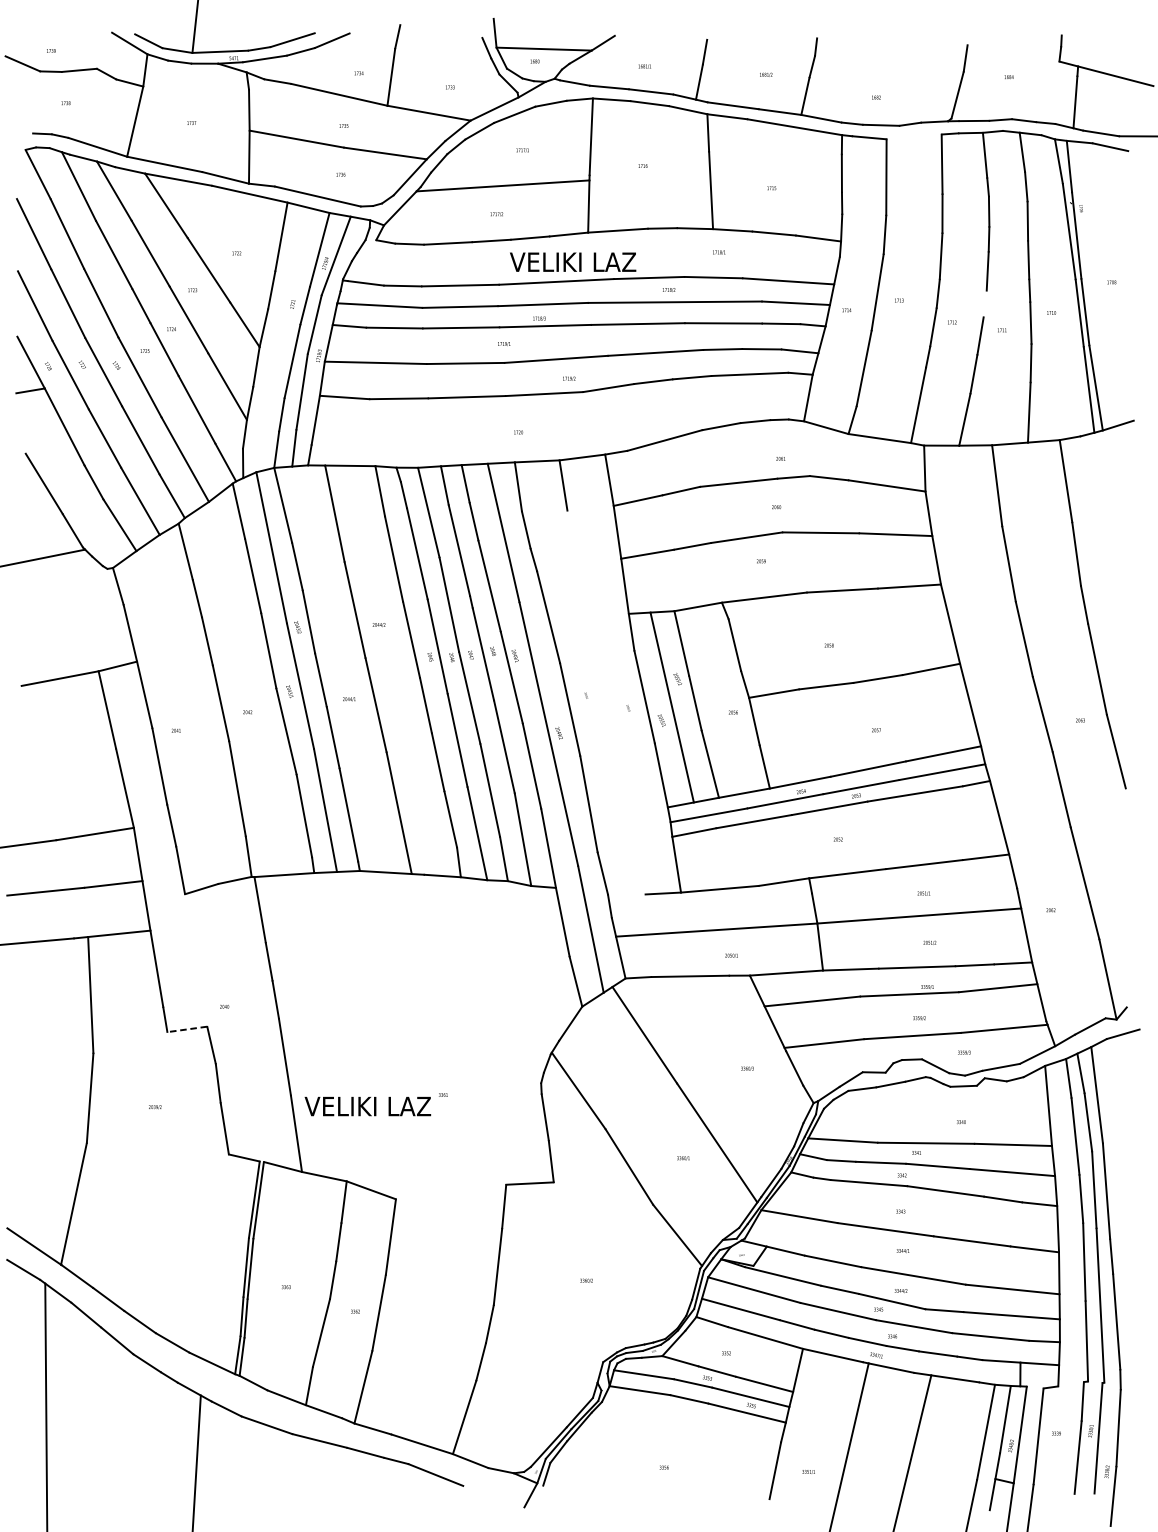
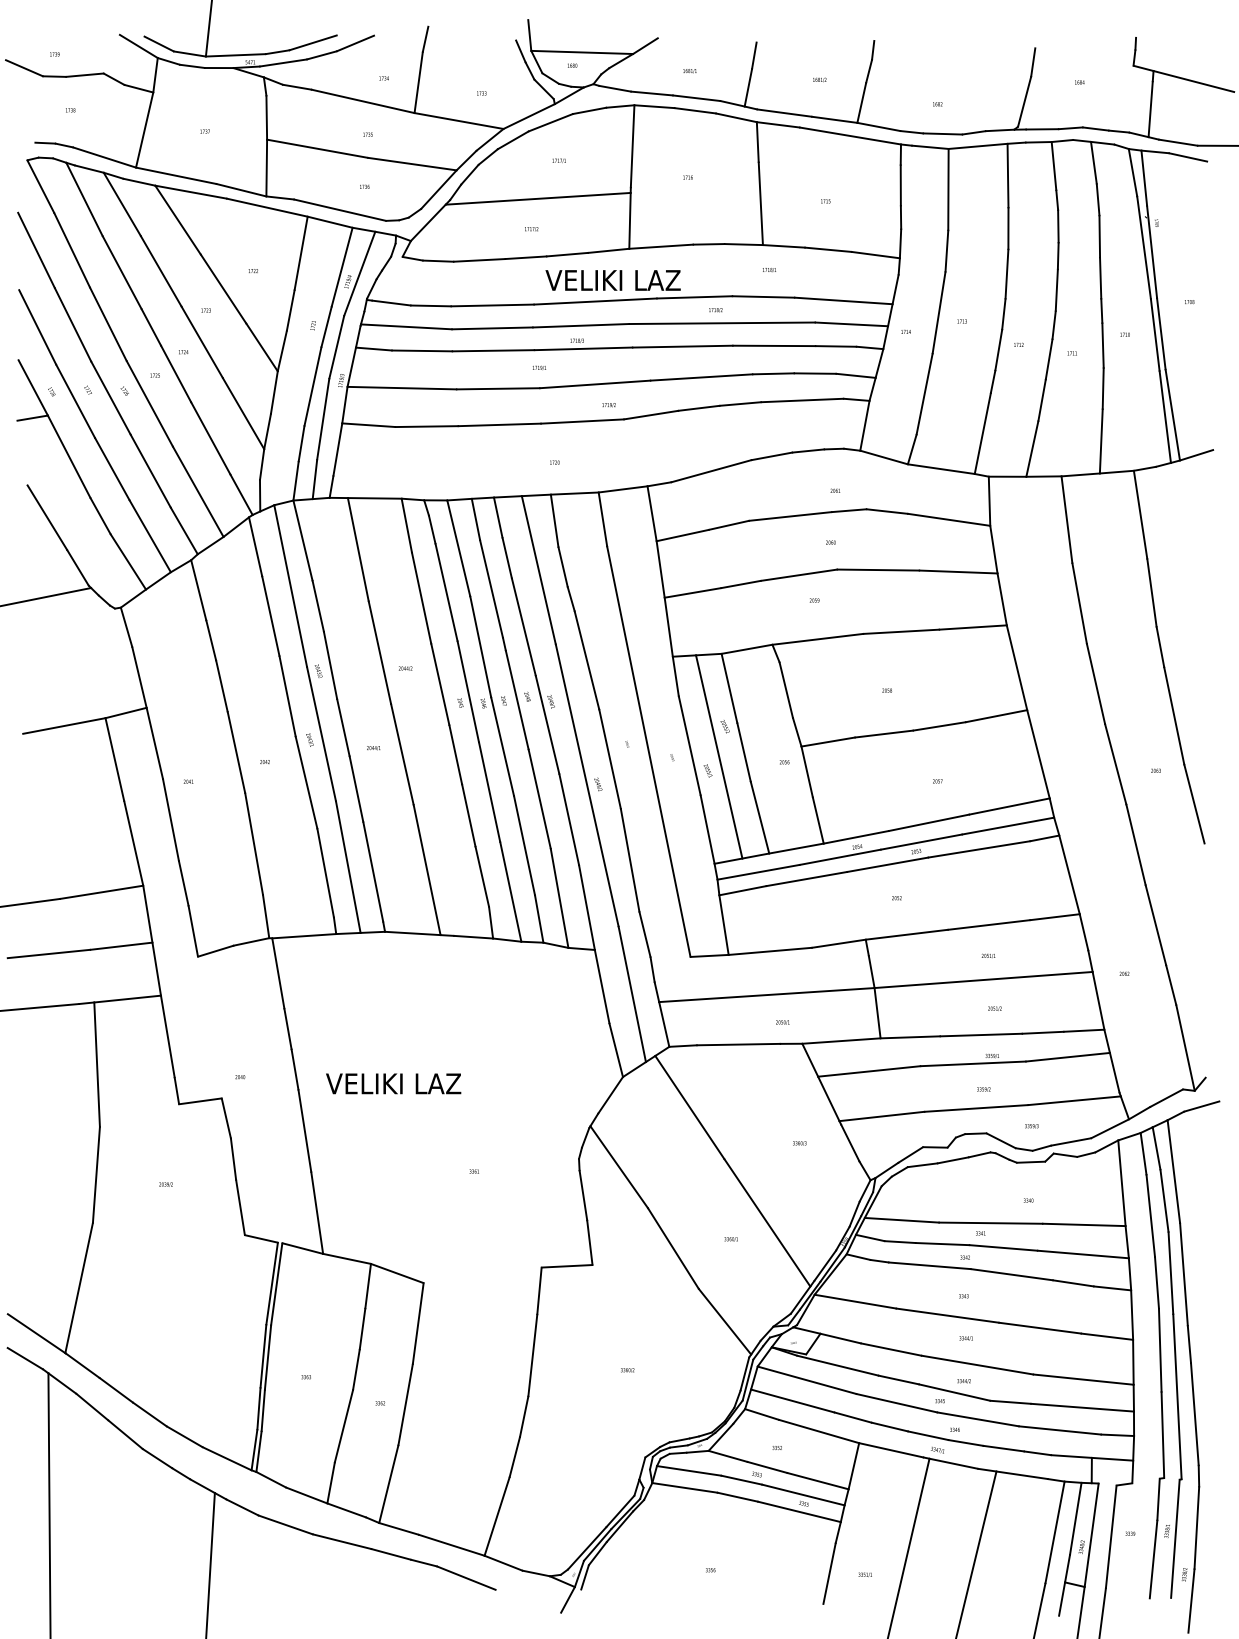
line: (913, 136) -> (977, 145), added
line: (984, 303) -> (1053, 324), added
line: (606, 702) -> (648, 751), added
line: (186, 1029) -> (199, 1101), dashed -> solid
text: (367, 1106) -> (393, 1083), moved

